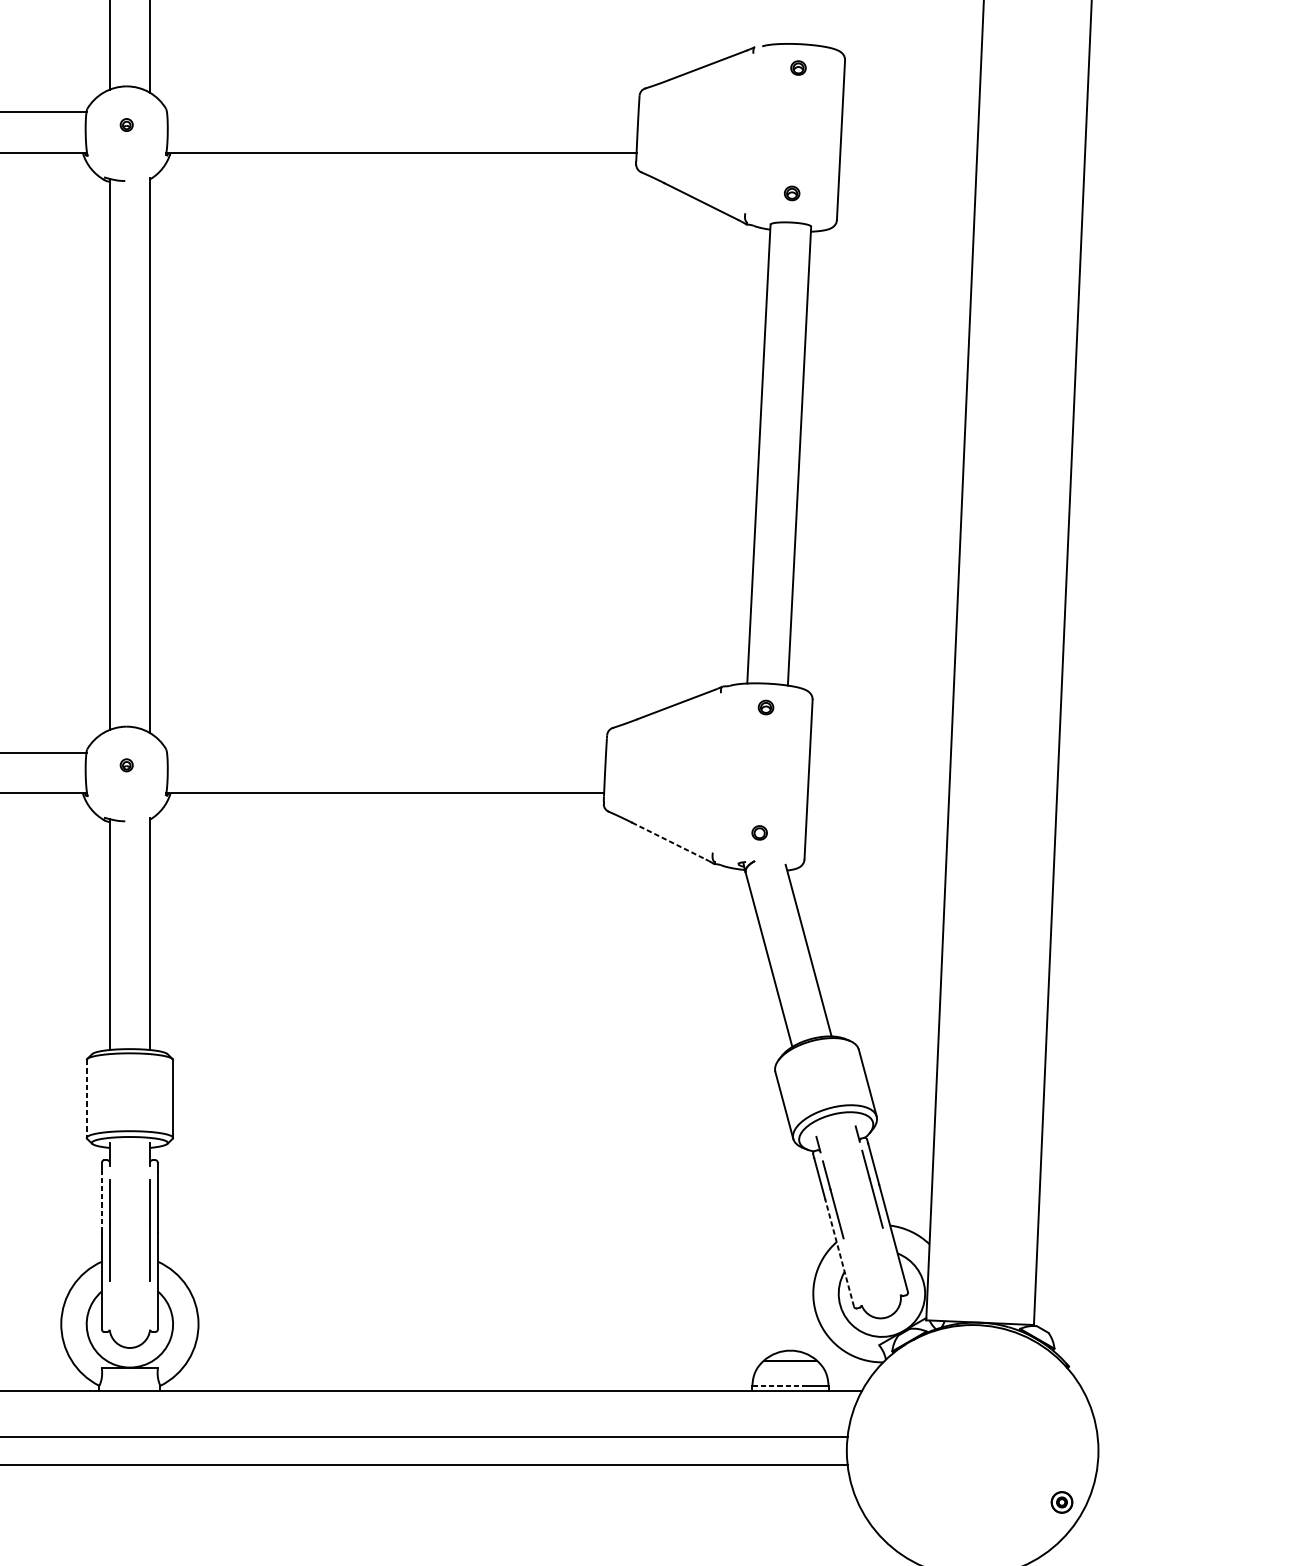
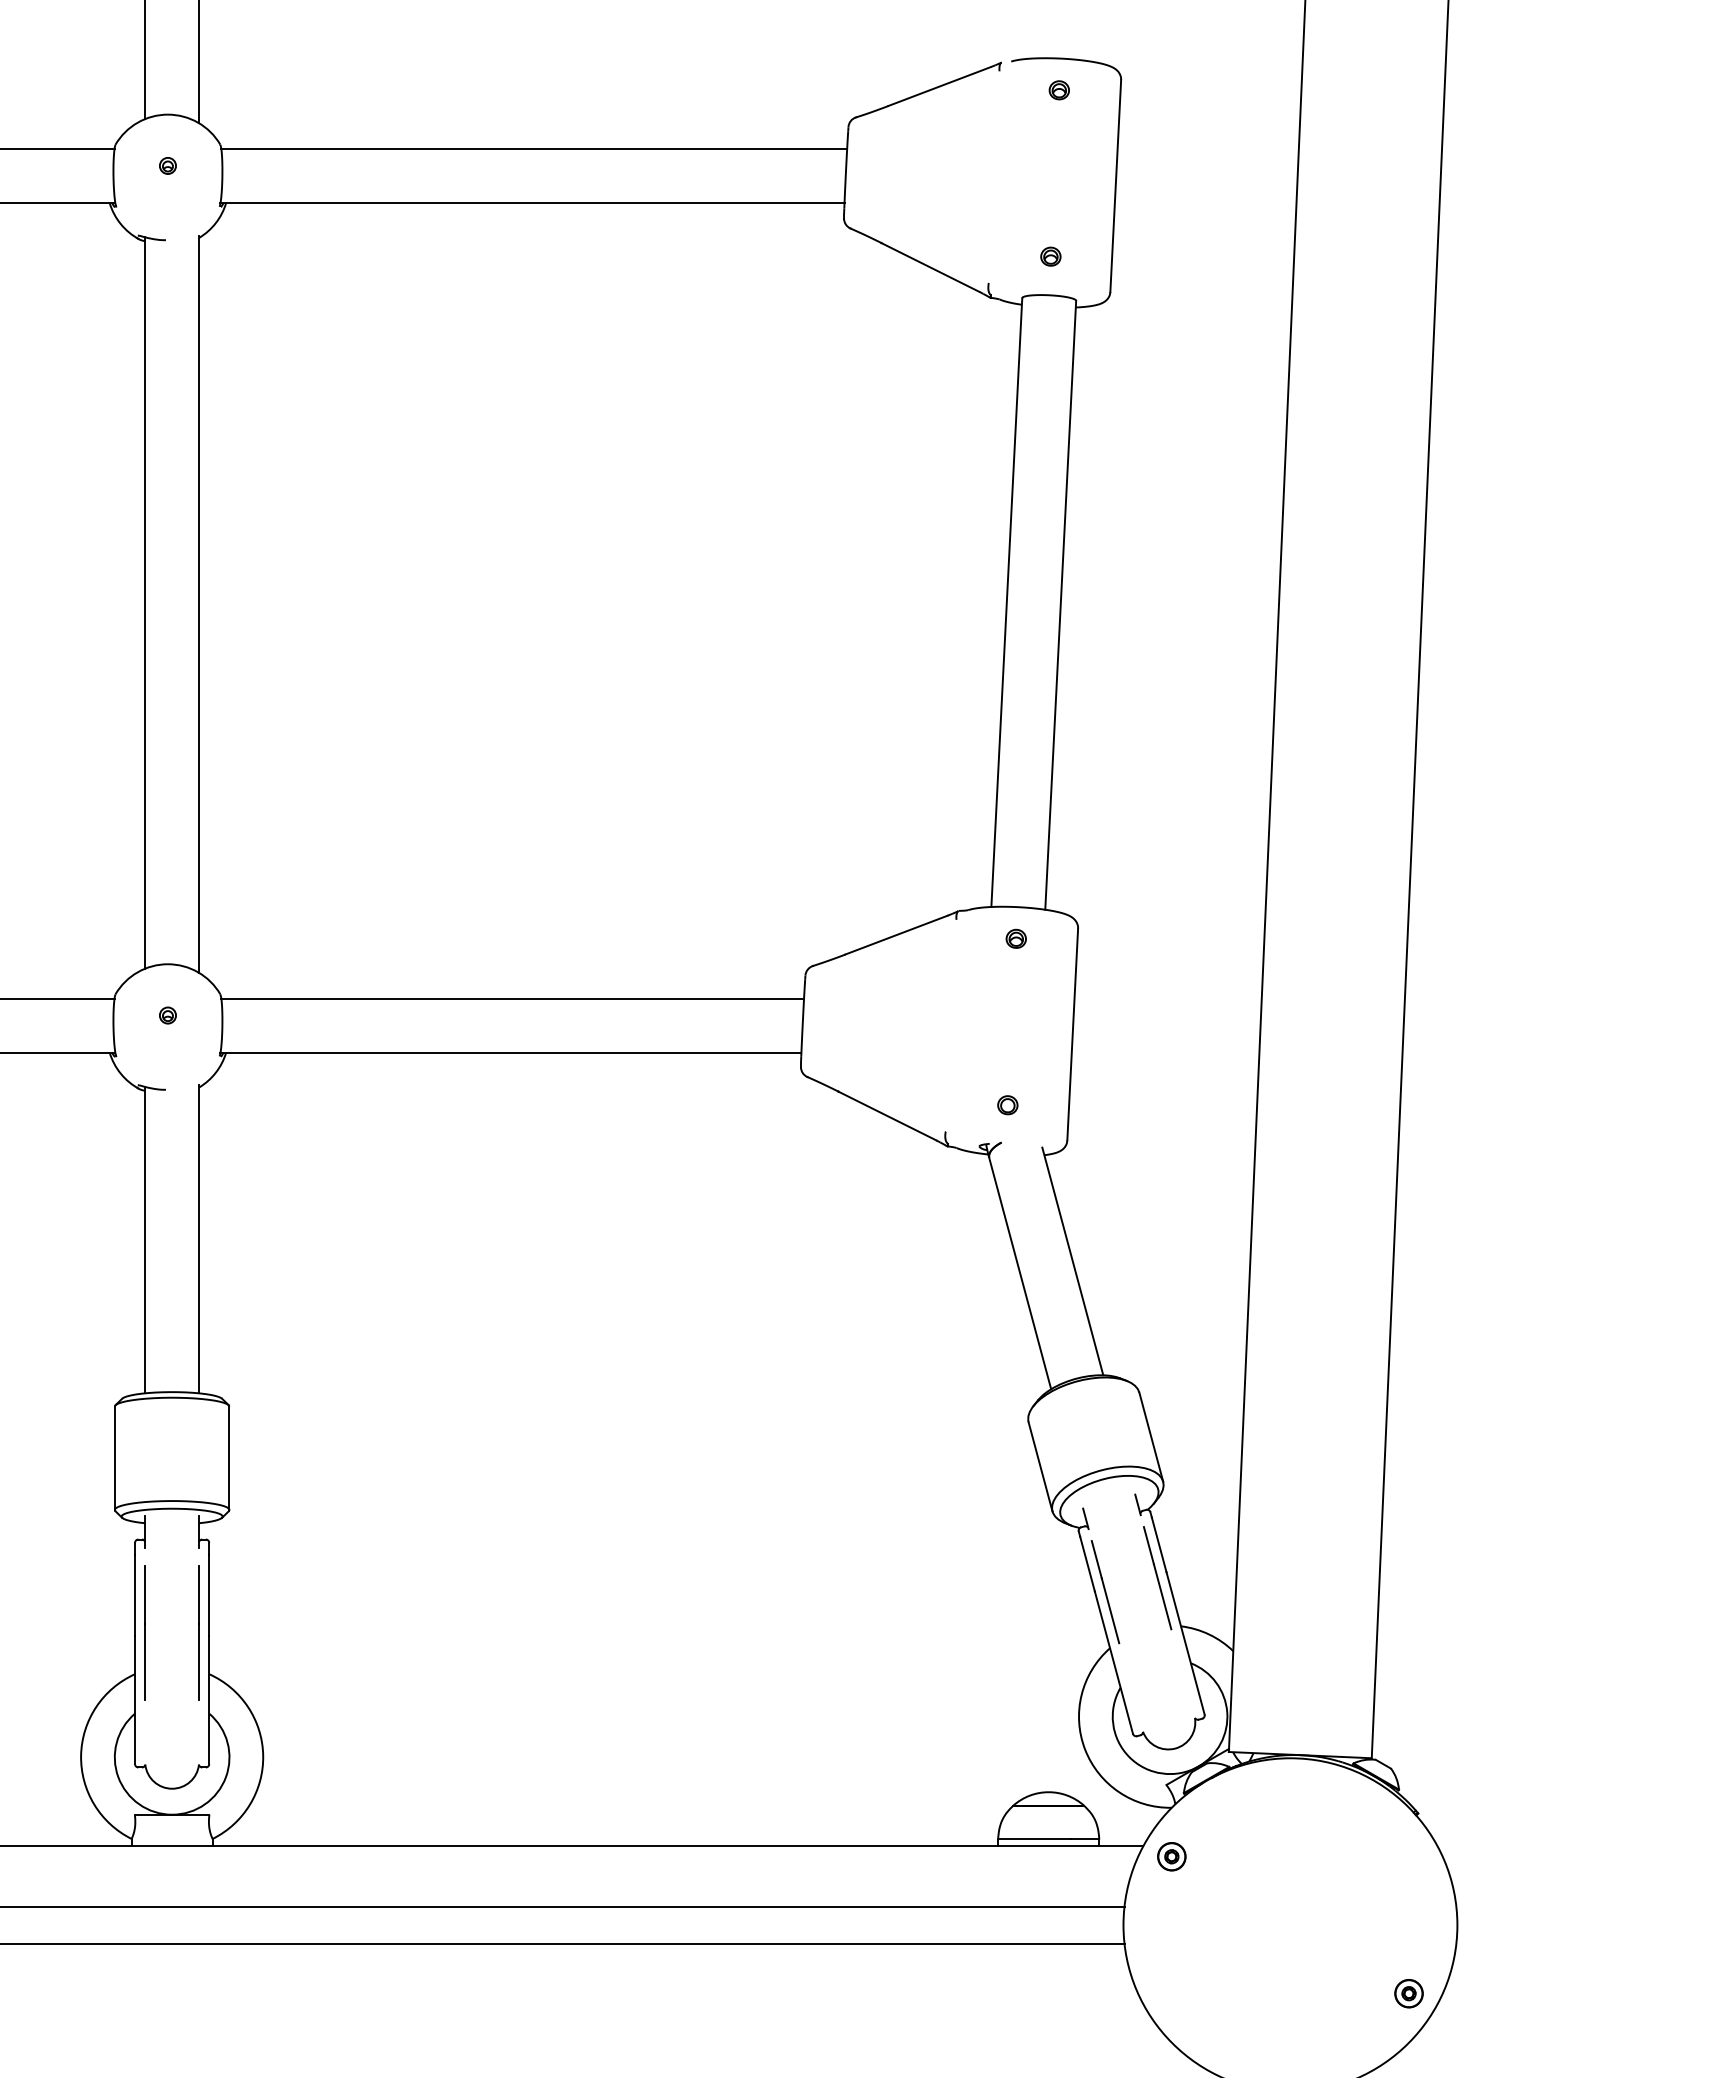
line: (402, 112) -> (534, 149), added
line: (386, 752) -> (512, 998), added
line: (668, 841) -> (887, 1116), dashed -> solid
line: (86, 1099) -> (114, 1458), dashed -> solid
line: (102, 1202) -> (135, 1595), dashed -> solid
line: (839, 1252) -> (1113, 1662), dashed -> solid
line: (779, 1386) -> (1034, 1839), dashed -> solid
part: (883, 1399) -> (1171, 1856), added

